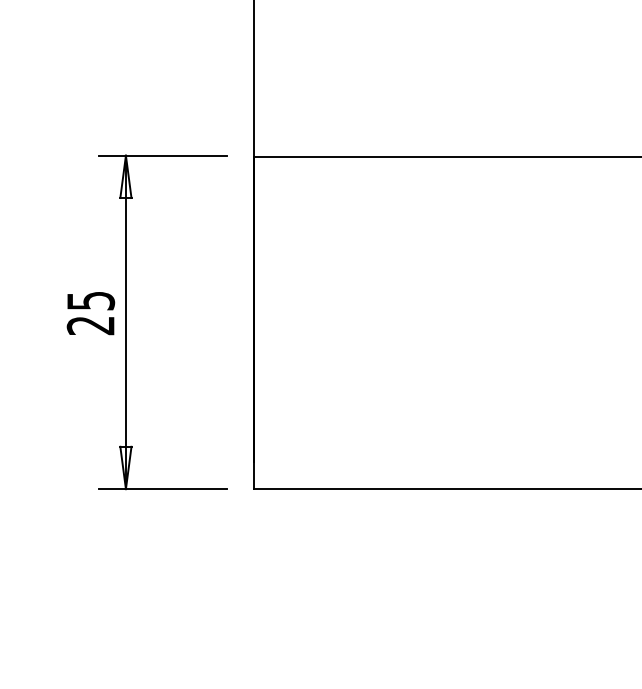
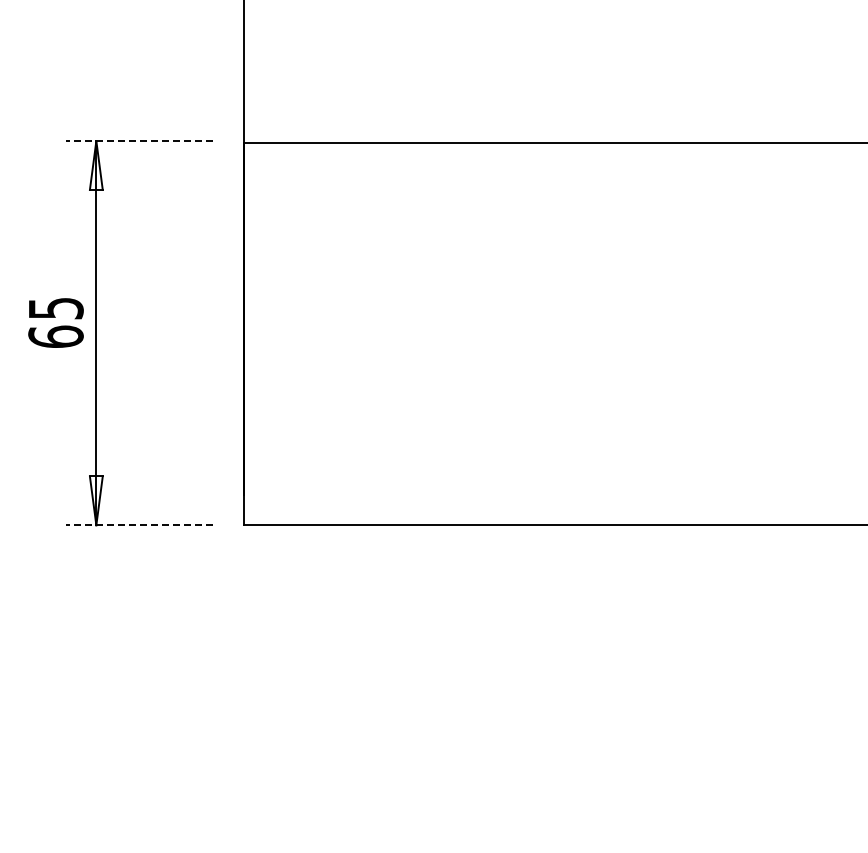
line: (163, 156) -> (139, 141), solid -> dashed
text: (90, 325) -> (55, 336), 25 -> 65
line: (163, 489) -> (139, 525), solid -> dashed

